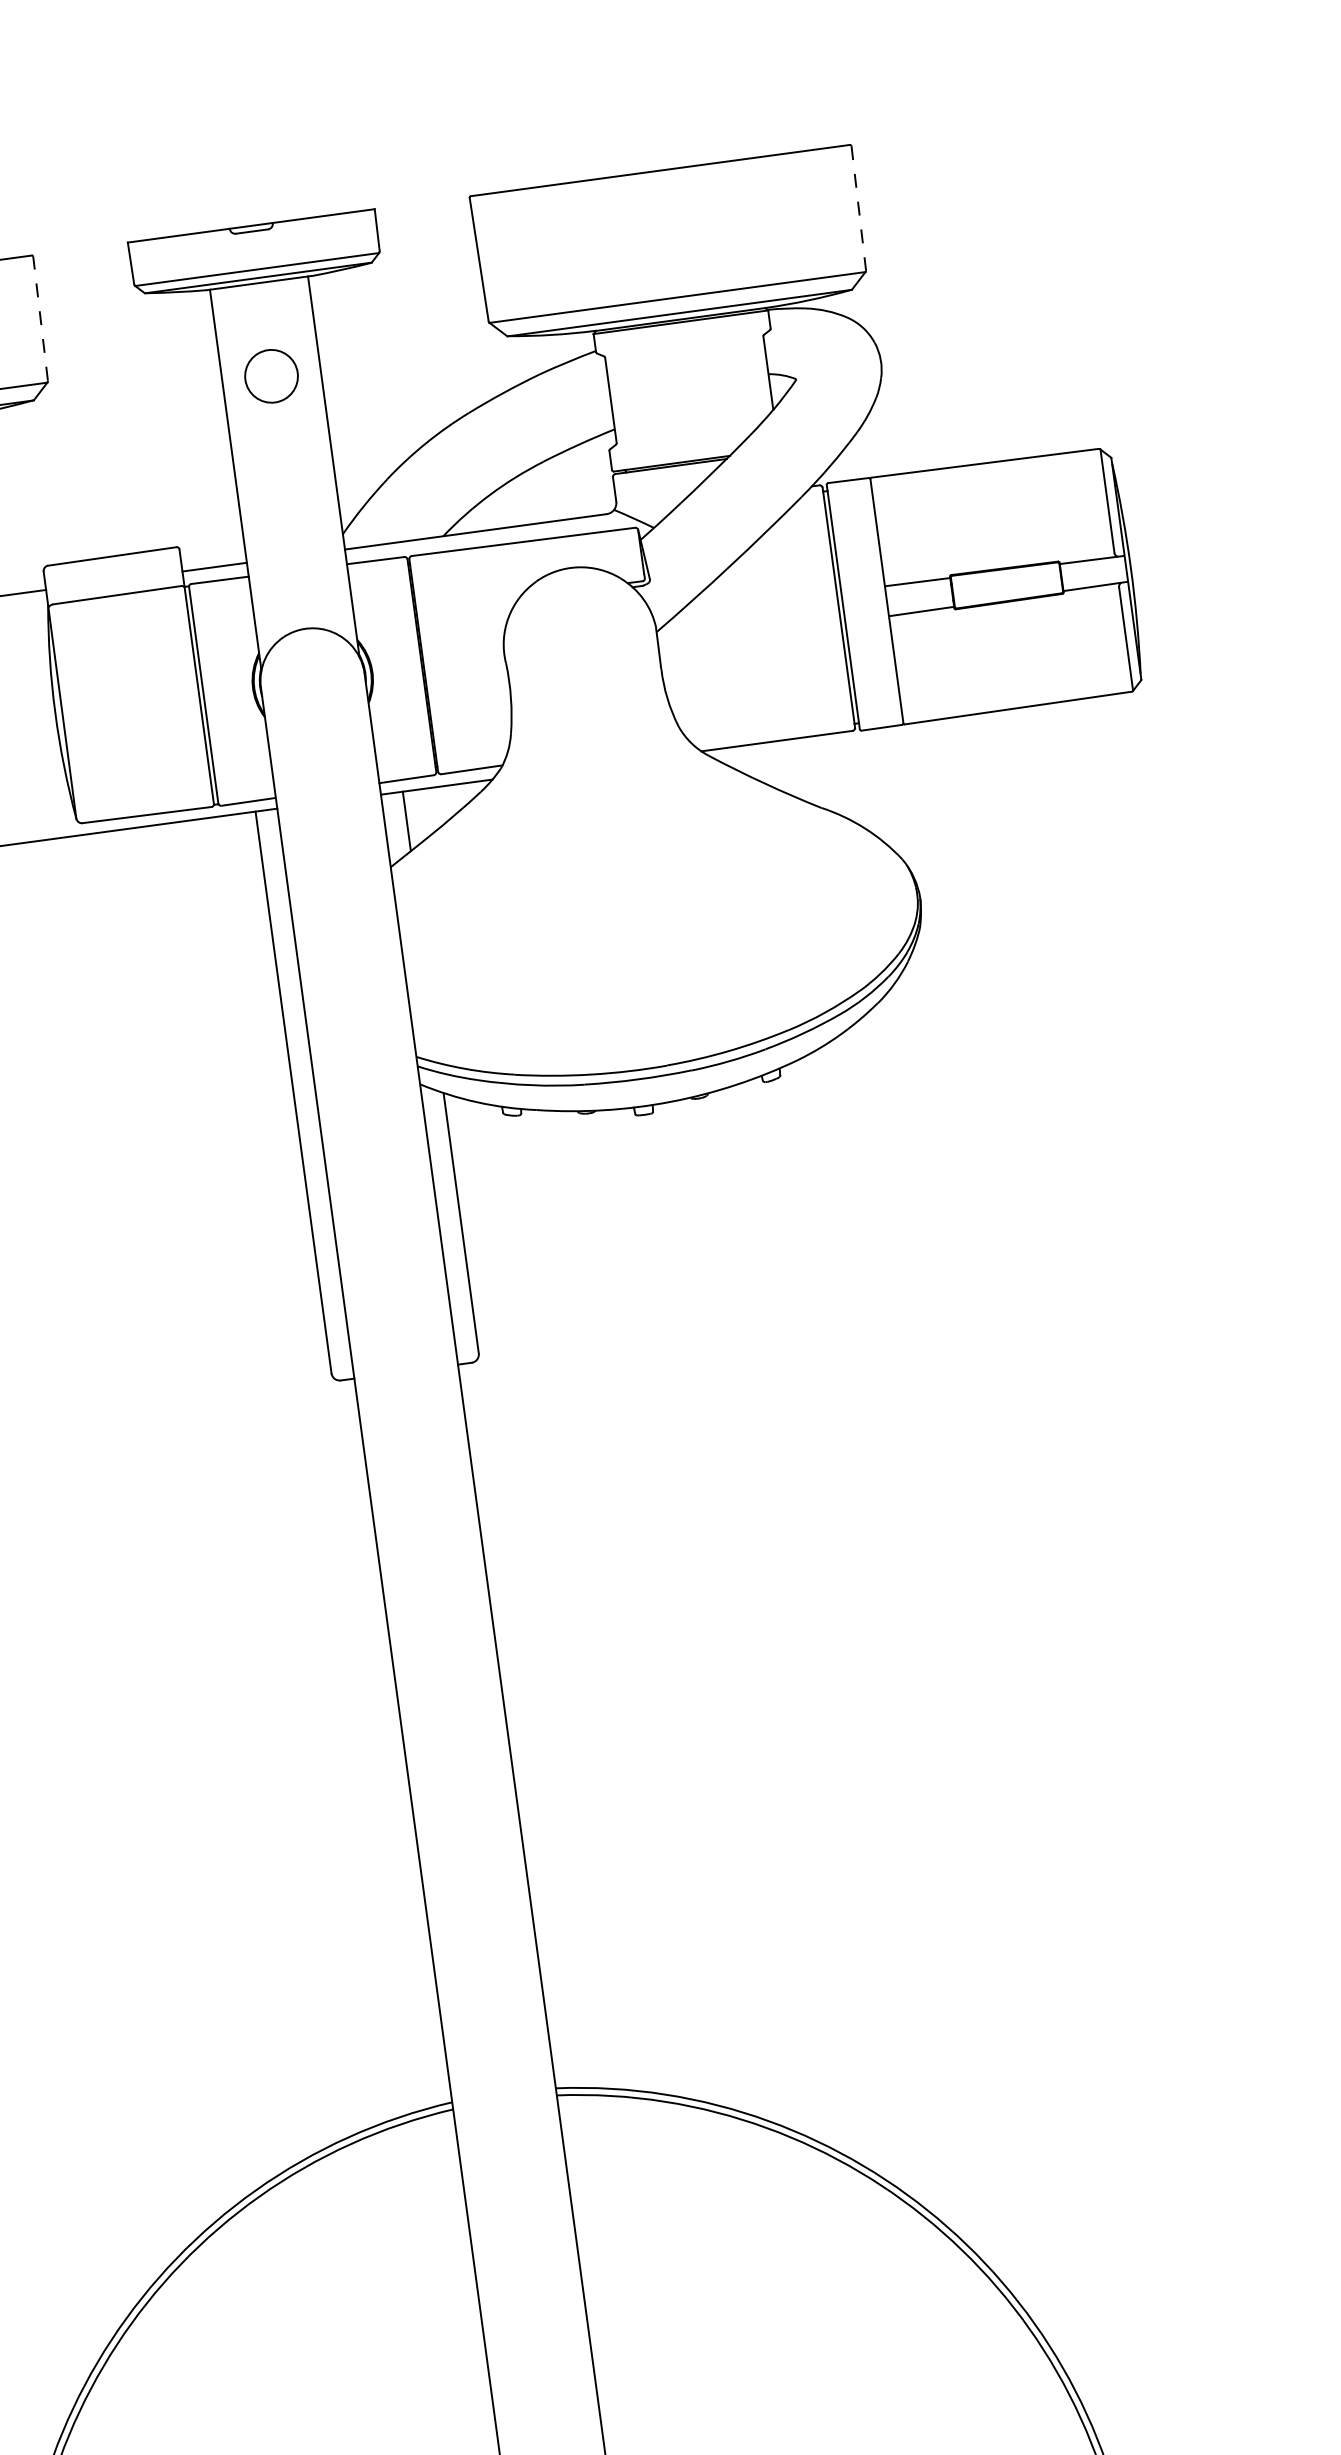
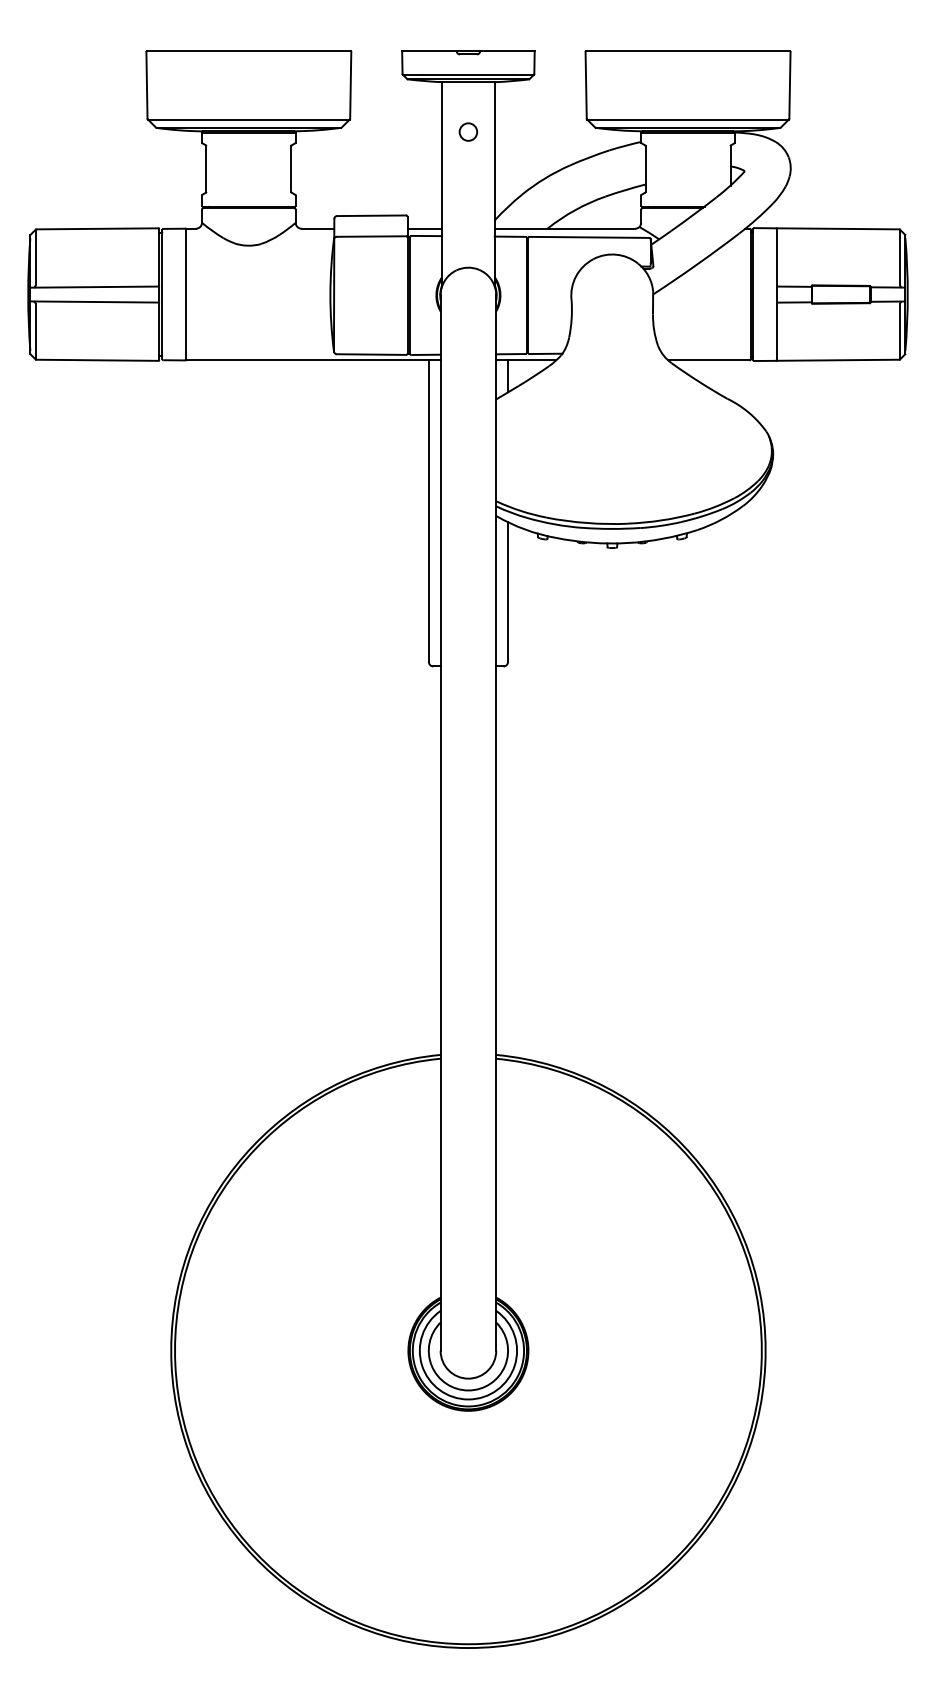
line: (857, 208) -> (789, 85), dashed -> solid
line: (39, 317) -> (350, 84), dashed -> solid
circle: (271, 375) -> (468, 131), size x0.62

